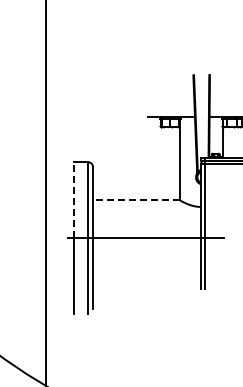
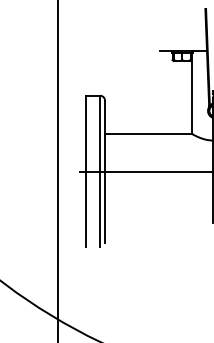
line: (74, 200) -> (86, 134), dashed -> solid
line: (135, 200) -> (147, 134), dashed -> solid

